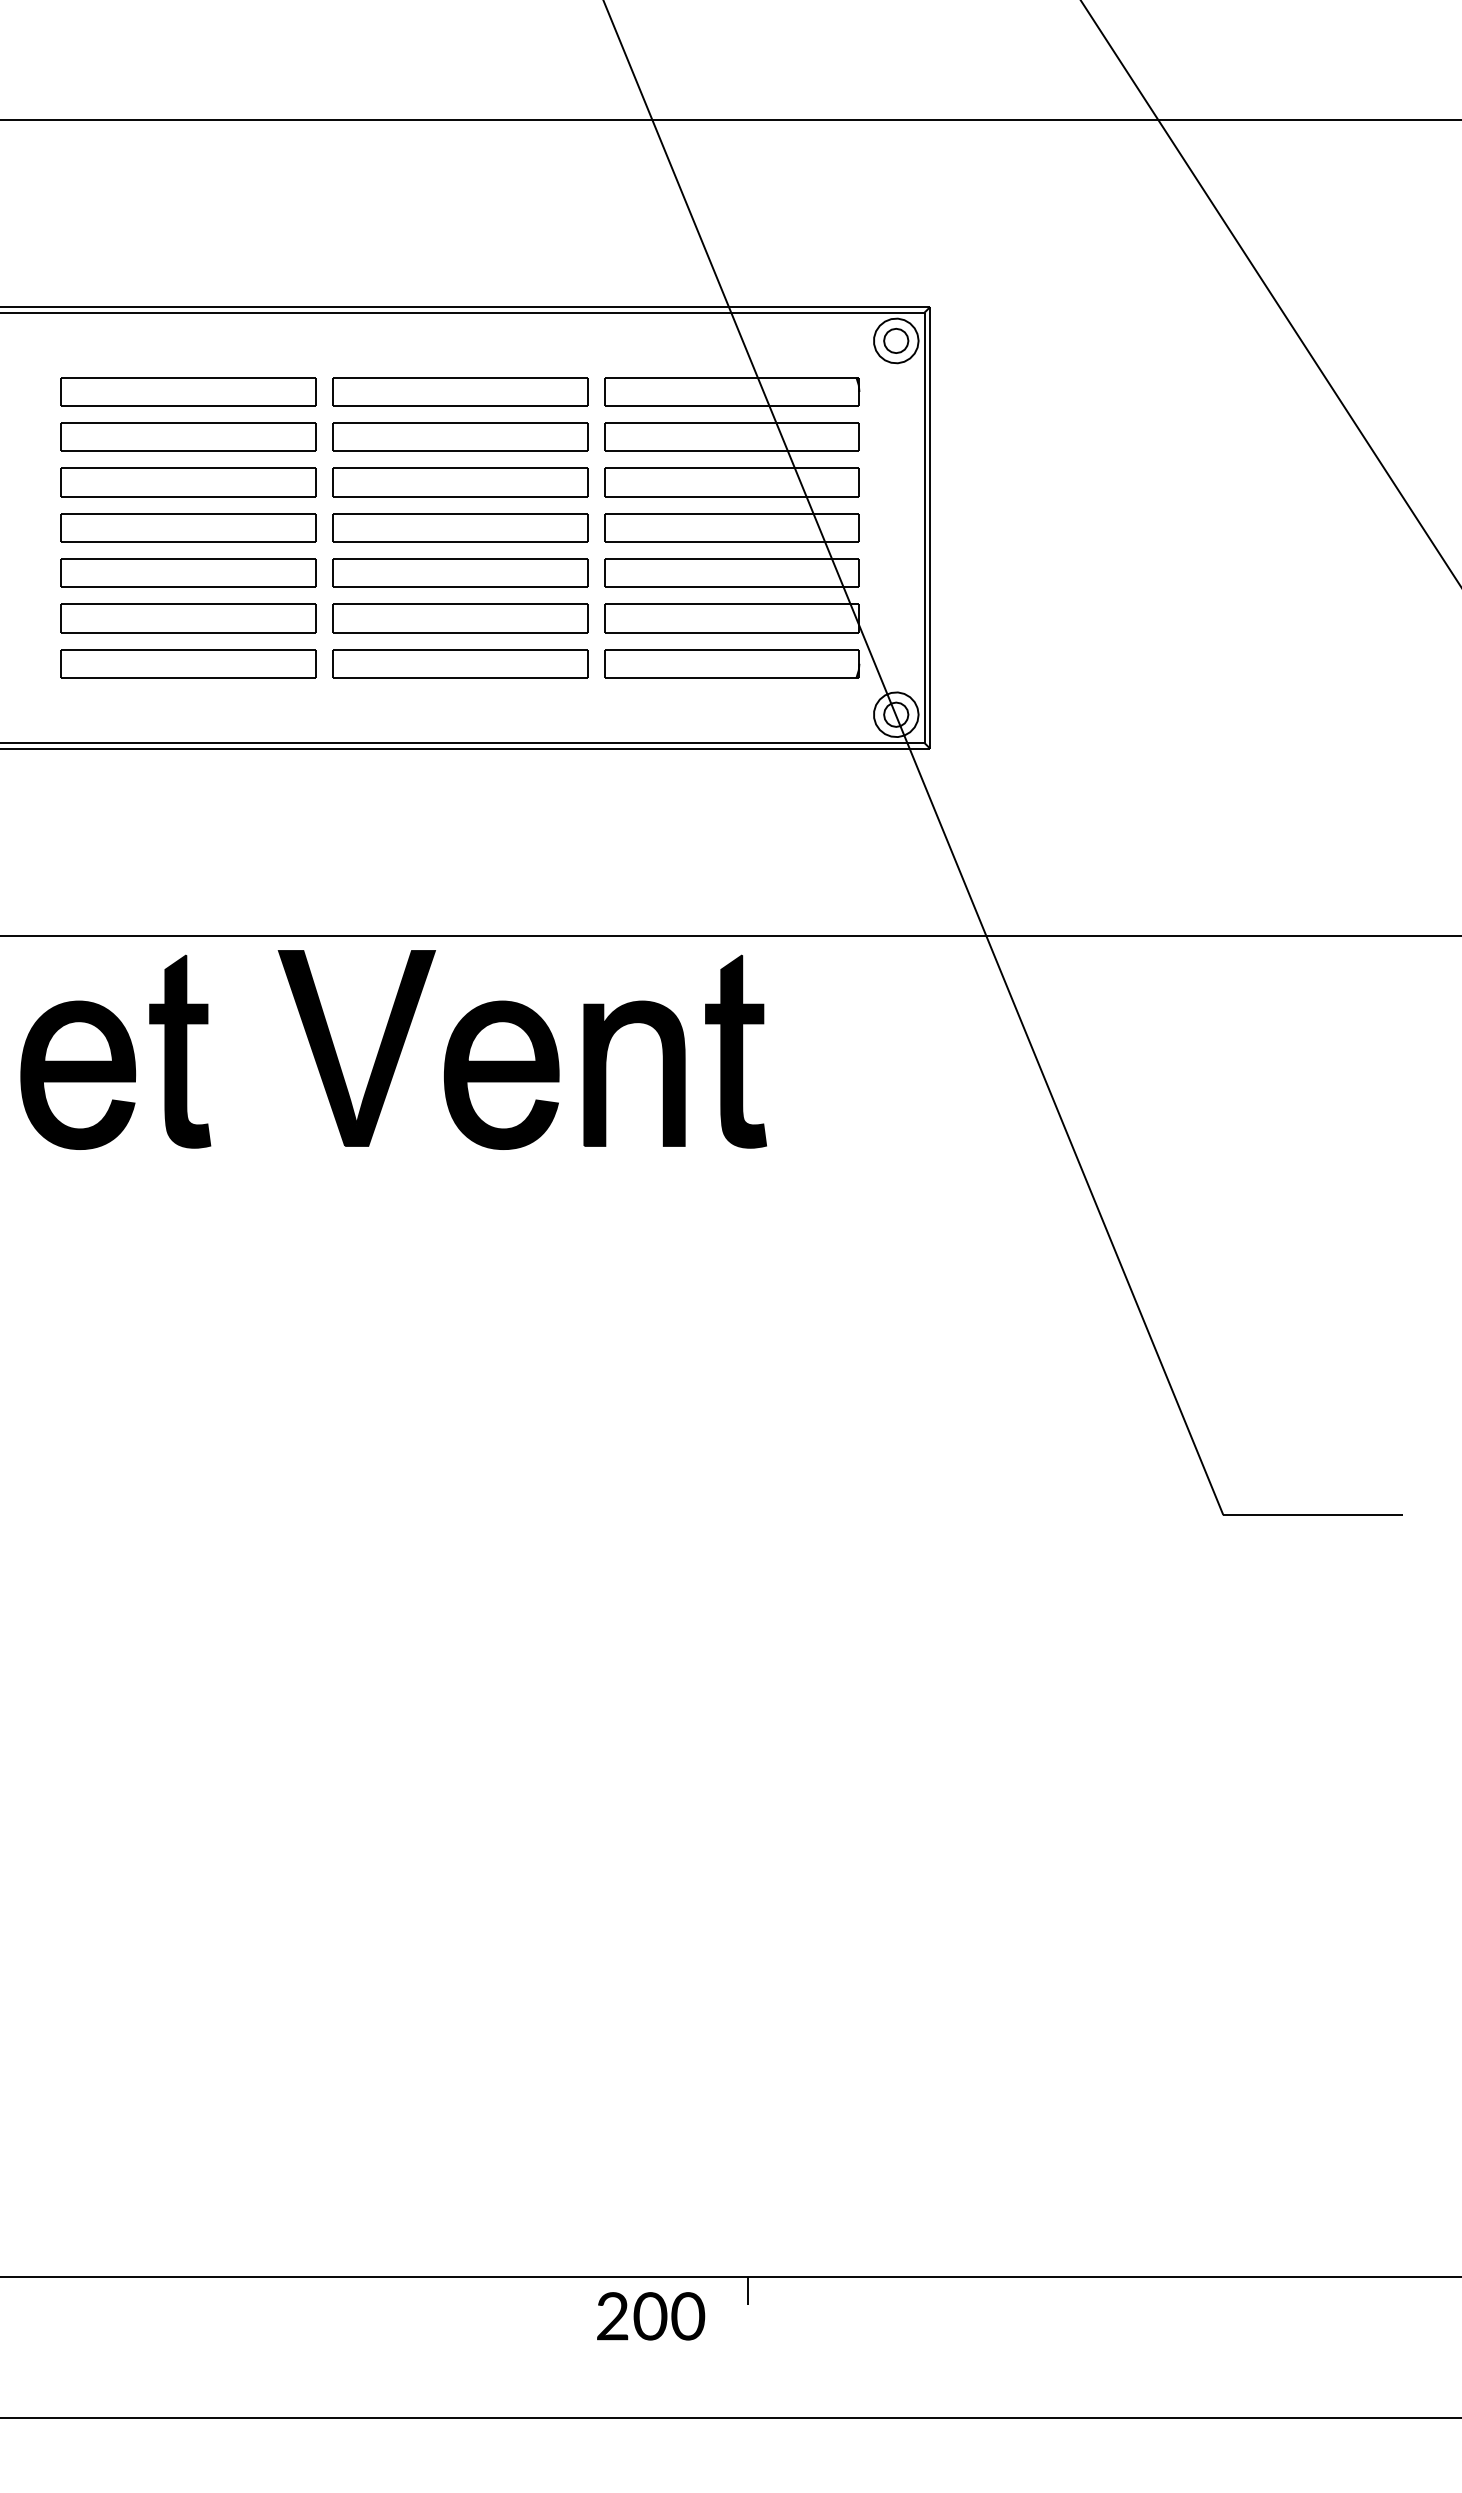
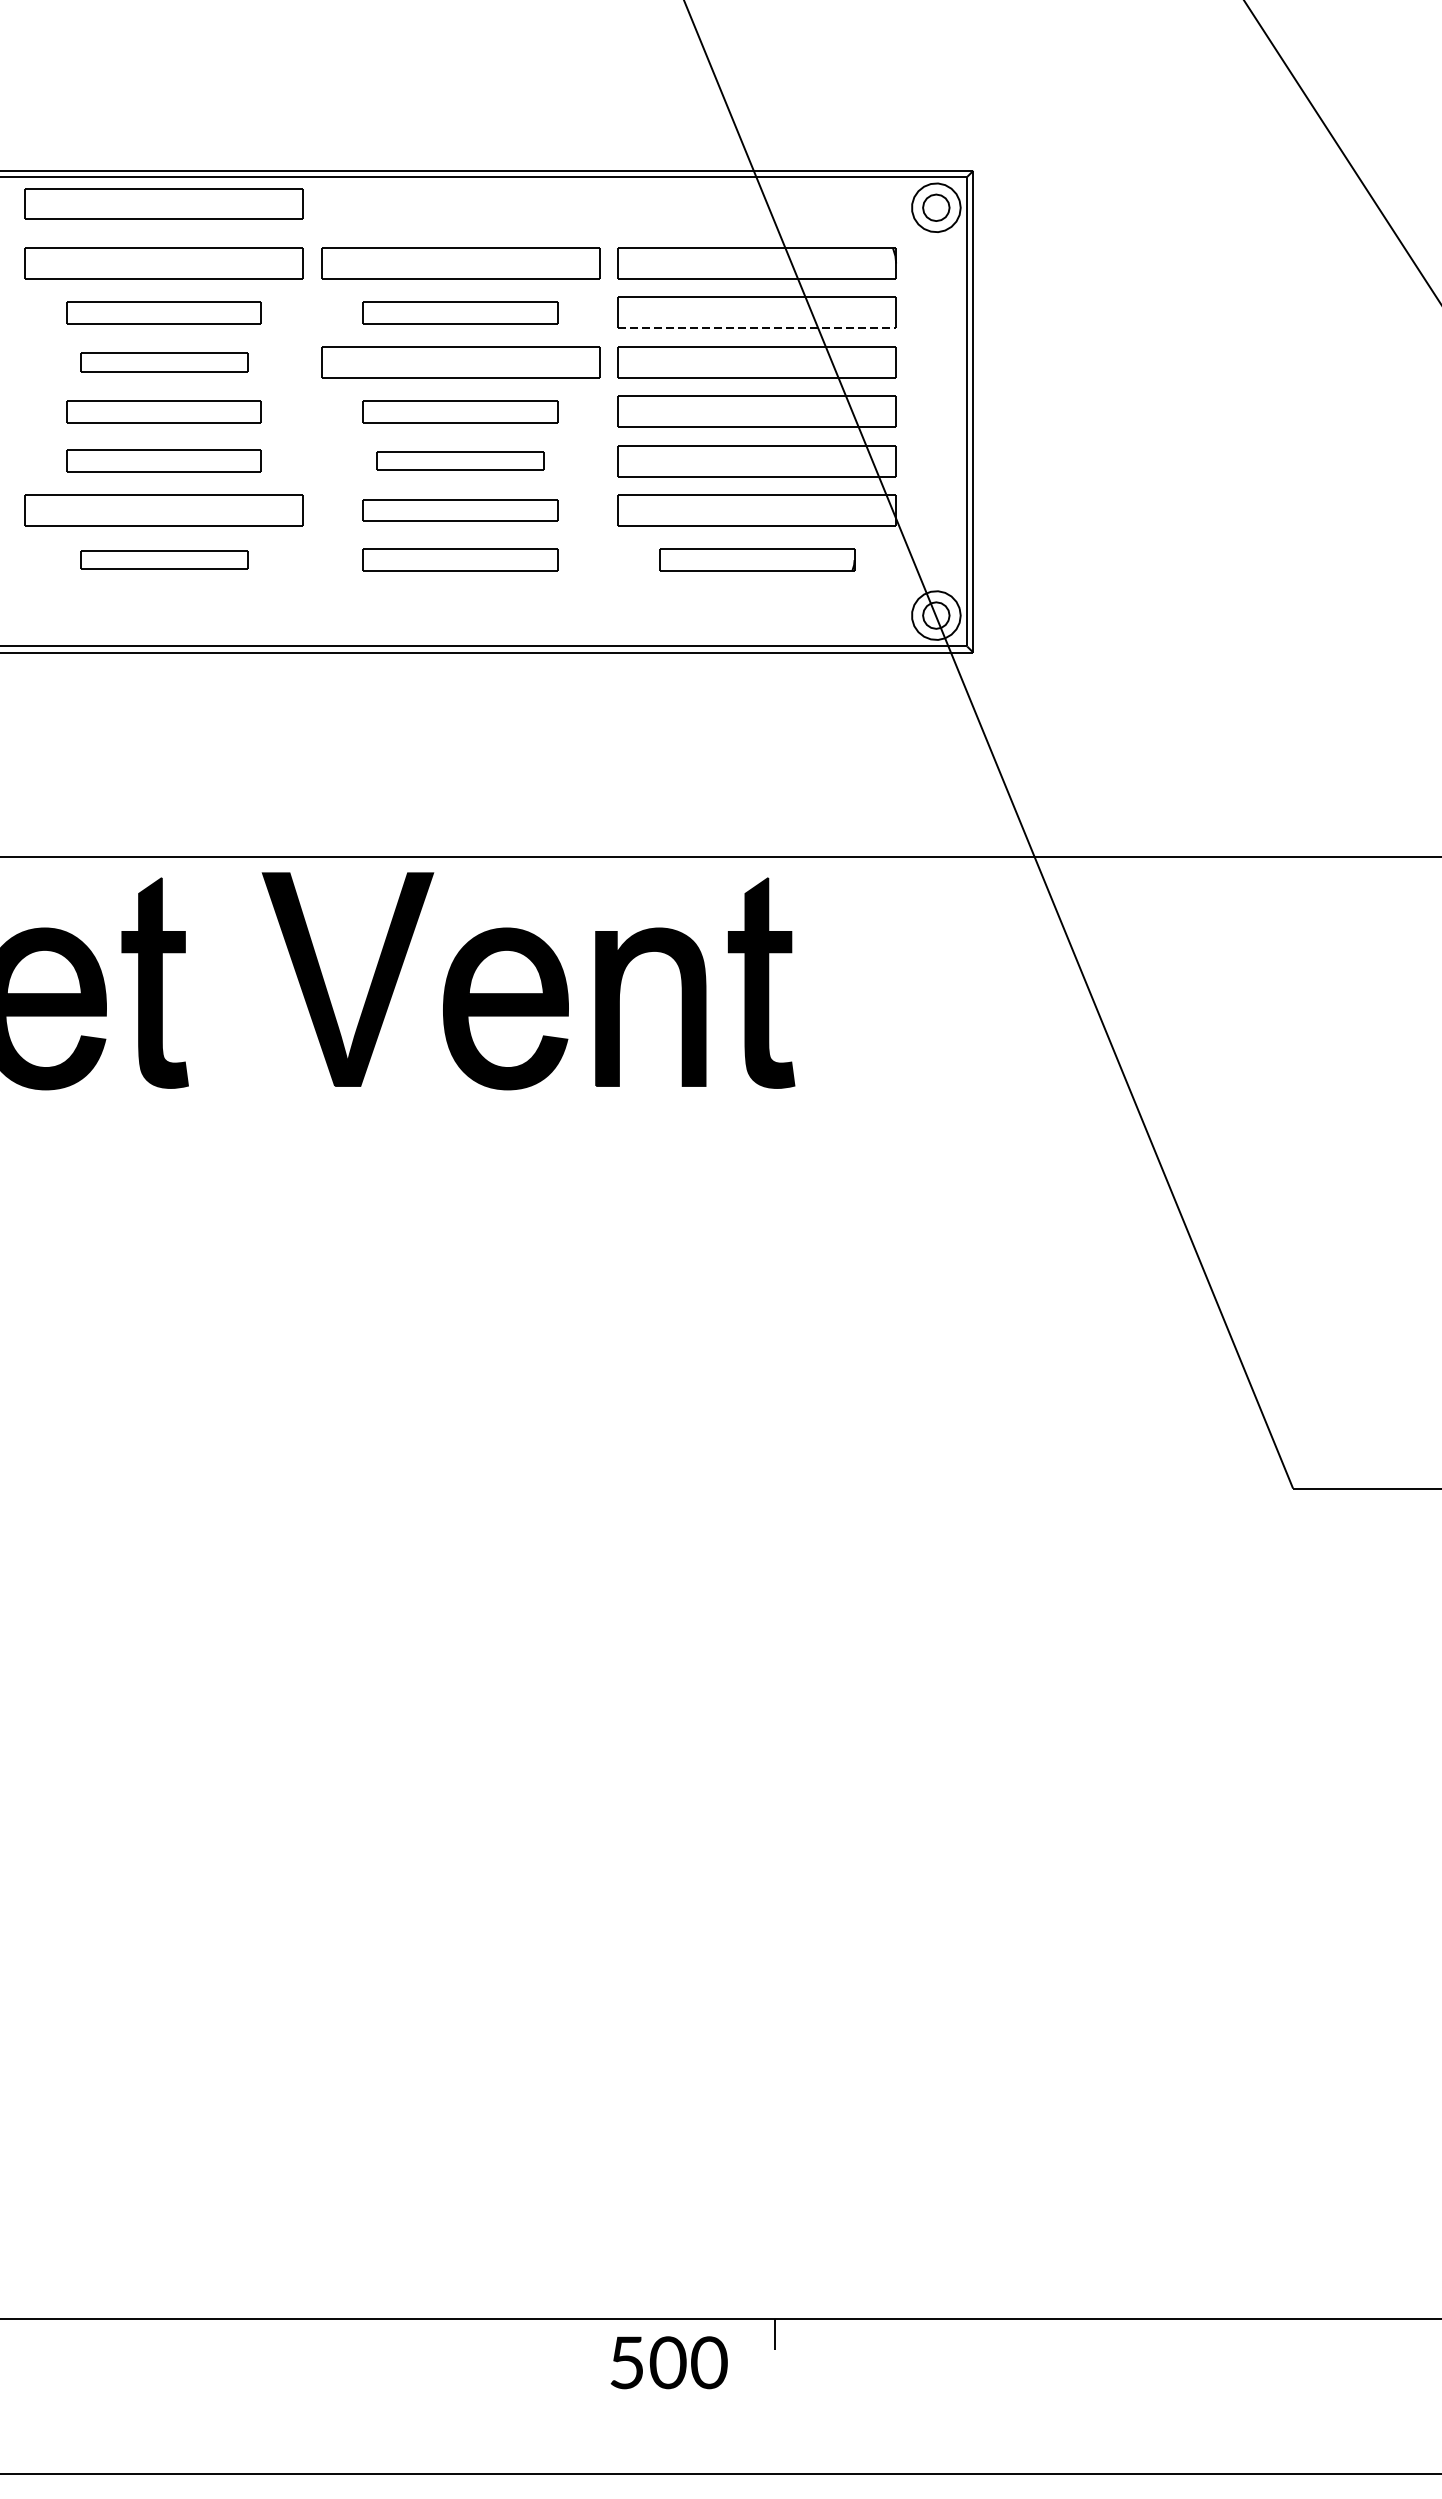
part: (188, 337) -> (164, 204), added
part: (188, 436) -> (164, 312), size x0.7
part: (460, 436) -> (460, 312), size x0.7
line: (732, 451) -> (757, 328), solid -> dashed
part: (188, 482) -> (164, 362), size x0.6
part: (188, 527) -> (164, 411), size x0.7
part: (460, 527) -> (460, 411), size x0.7
part: (188, 572) -> (164, 460), size x0.7
part: (460, 572) -> (460, 460), size x0.6
part: (460, 618) -> (460, 510), size x0.7
part: (188, 663) -> (164, 559), size x0.6
part: (460, 663) -> (460, 559), size x0.7
part: (732, 663) -> (757, 559), size x0.7
text: (612, 2316) -> (626, 2362), 200 -> 500

